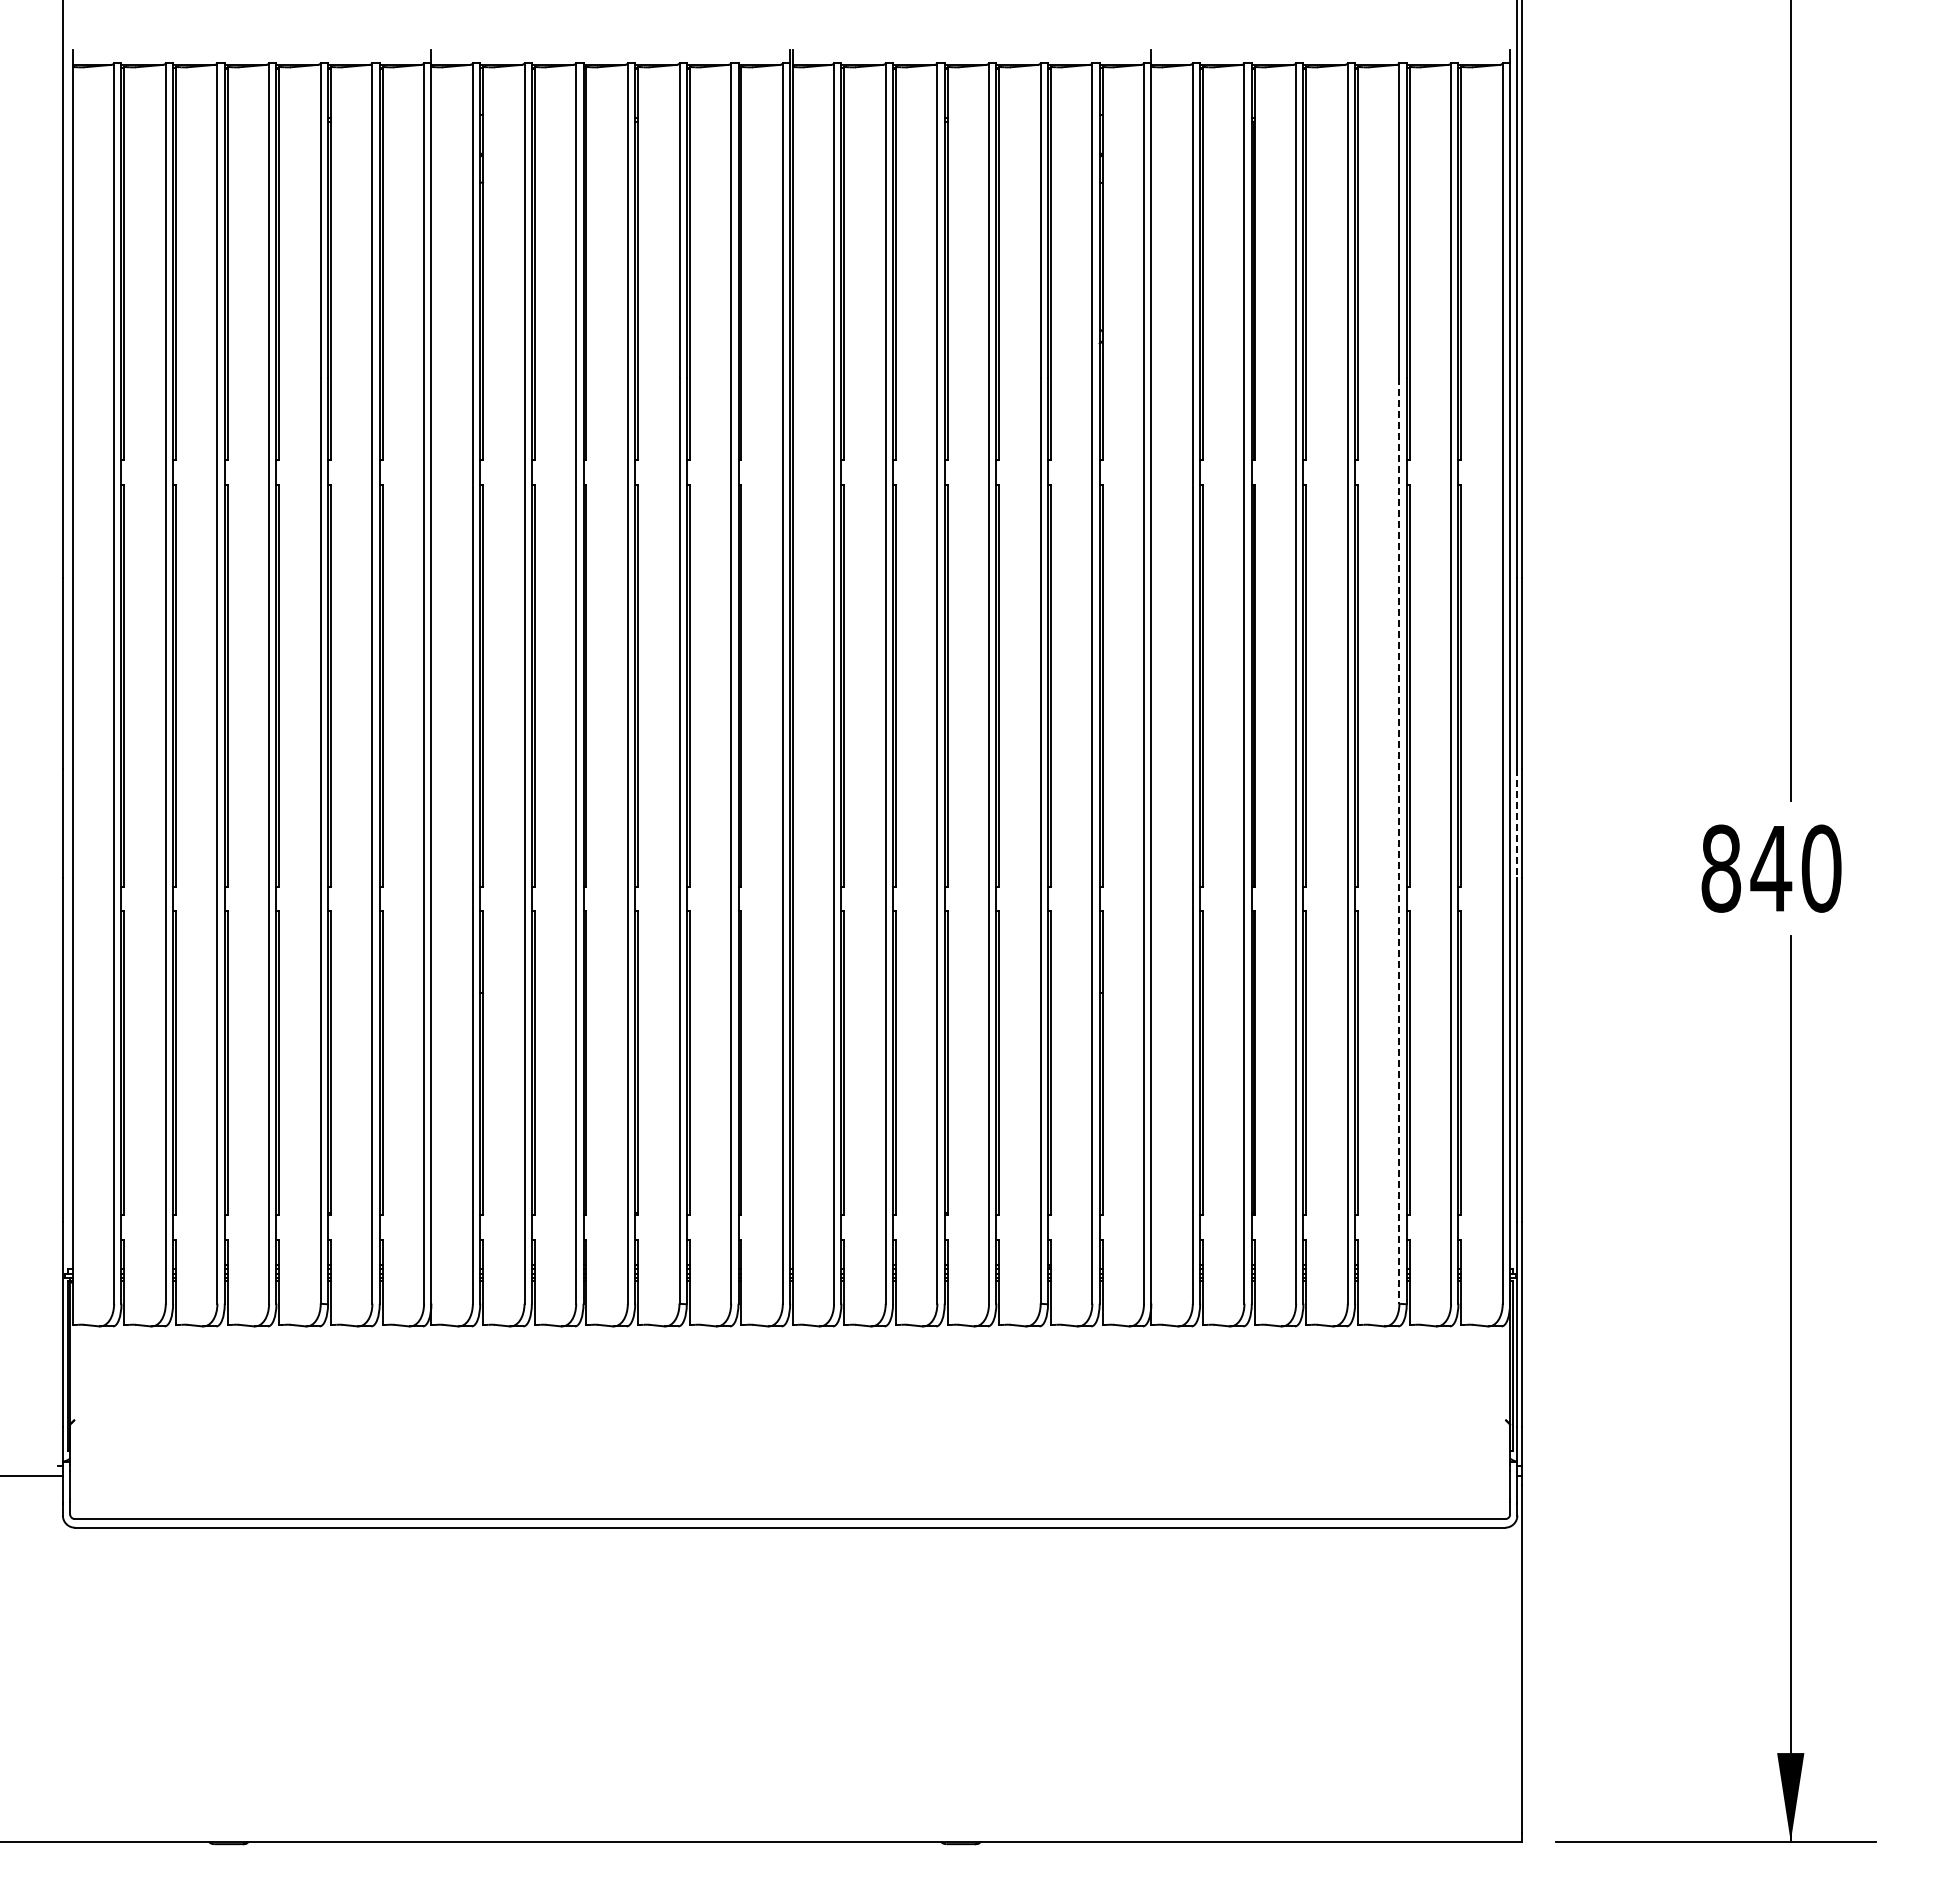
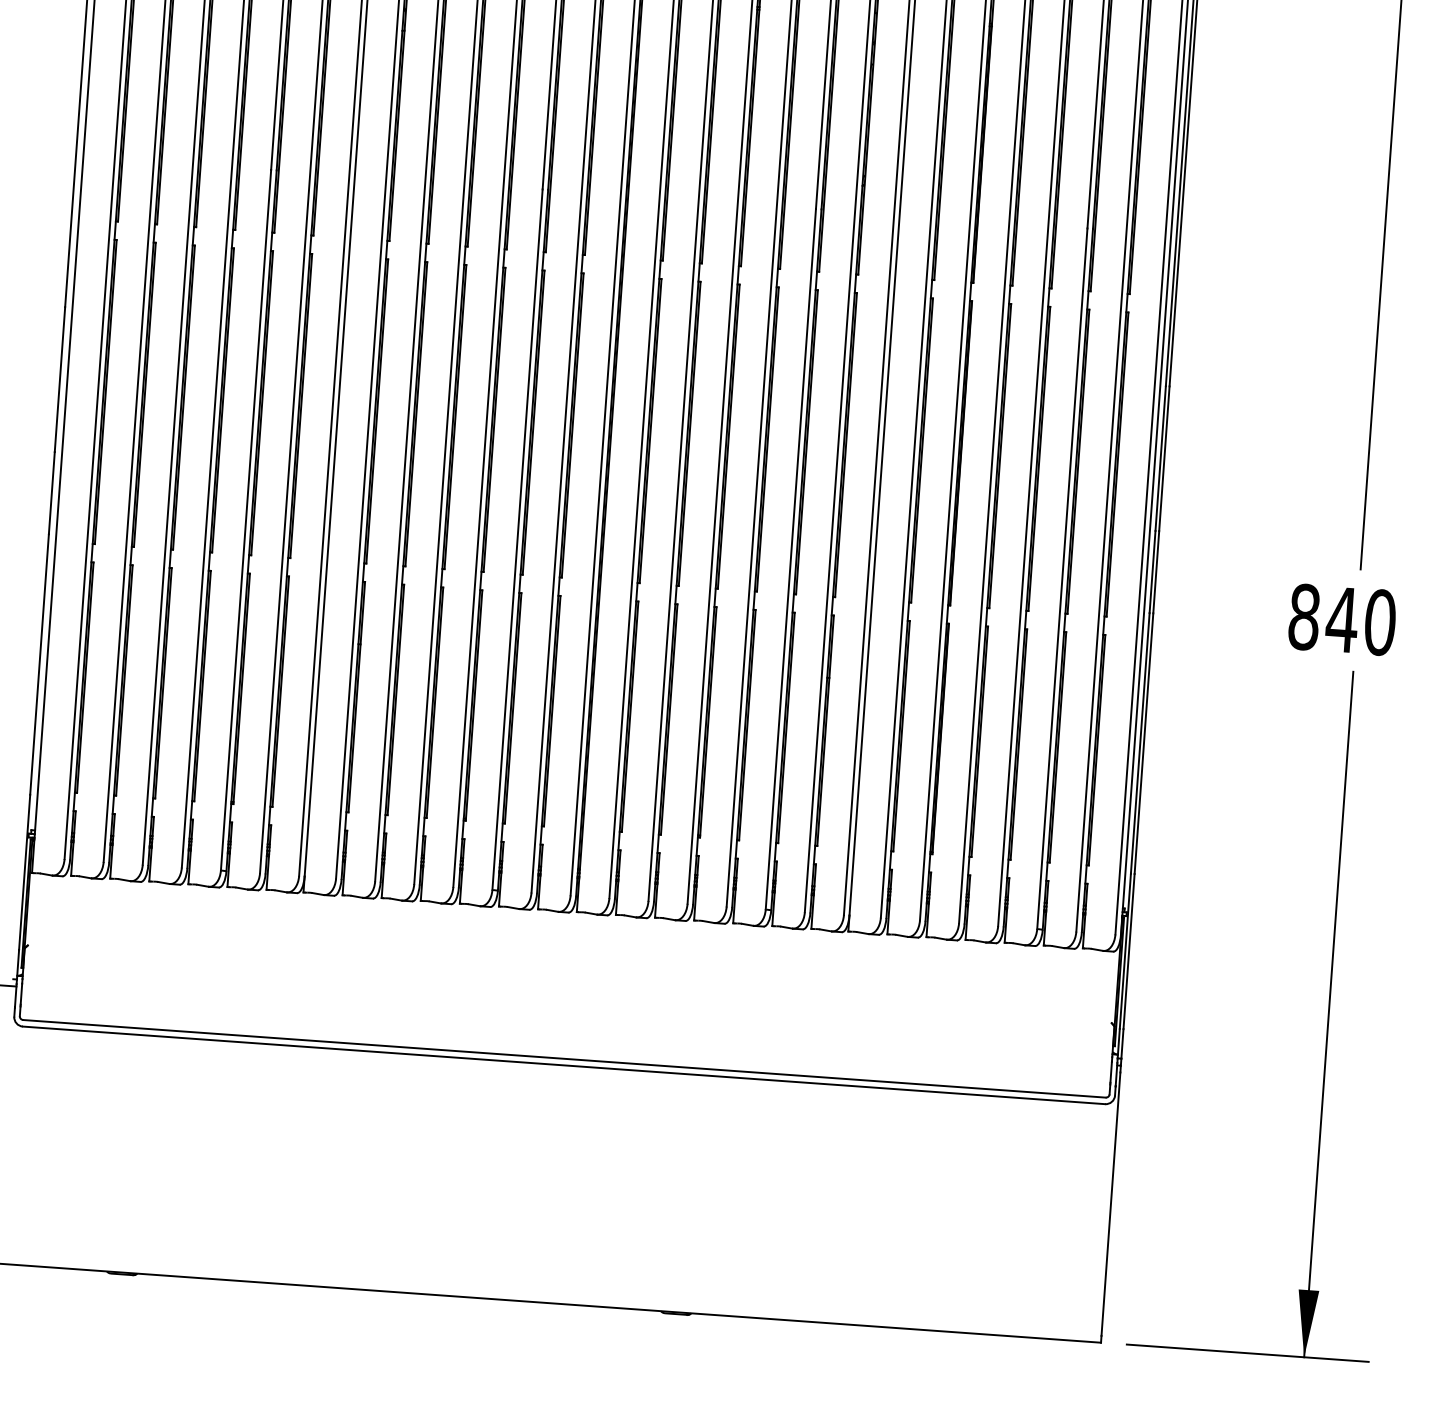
line: (1517, 824) -> (1152, 572), dashed -> solid
line: (1399, 840) -> (1062, 578), dashed -> solid

